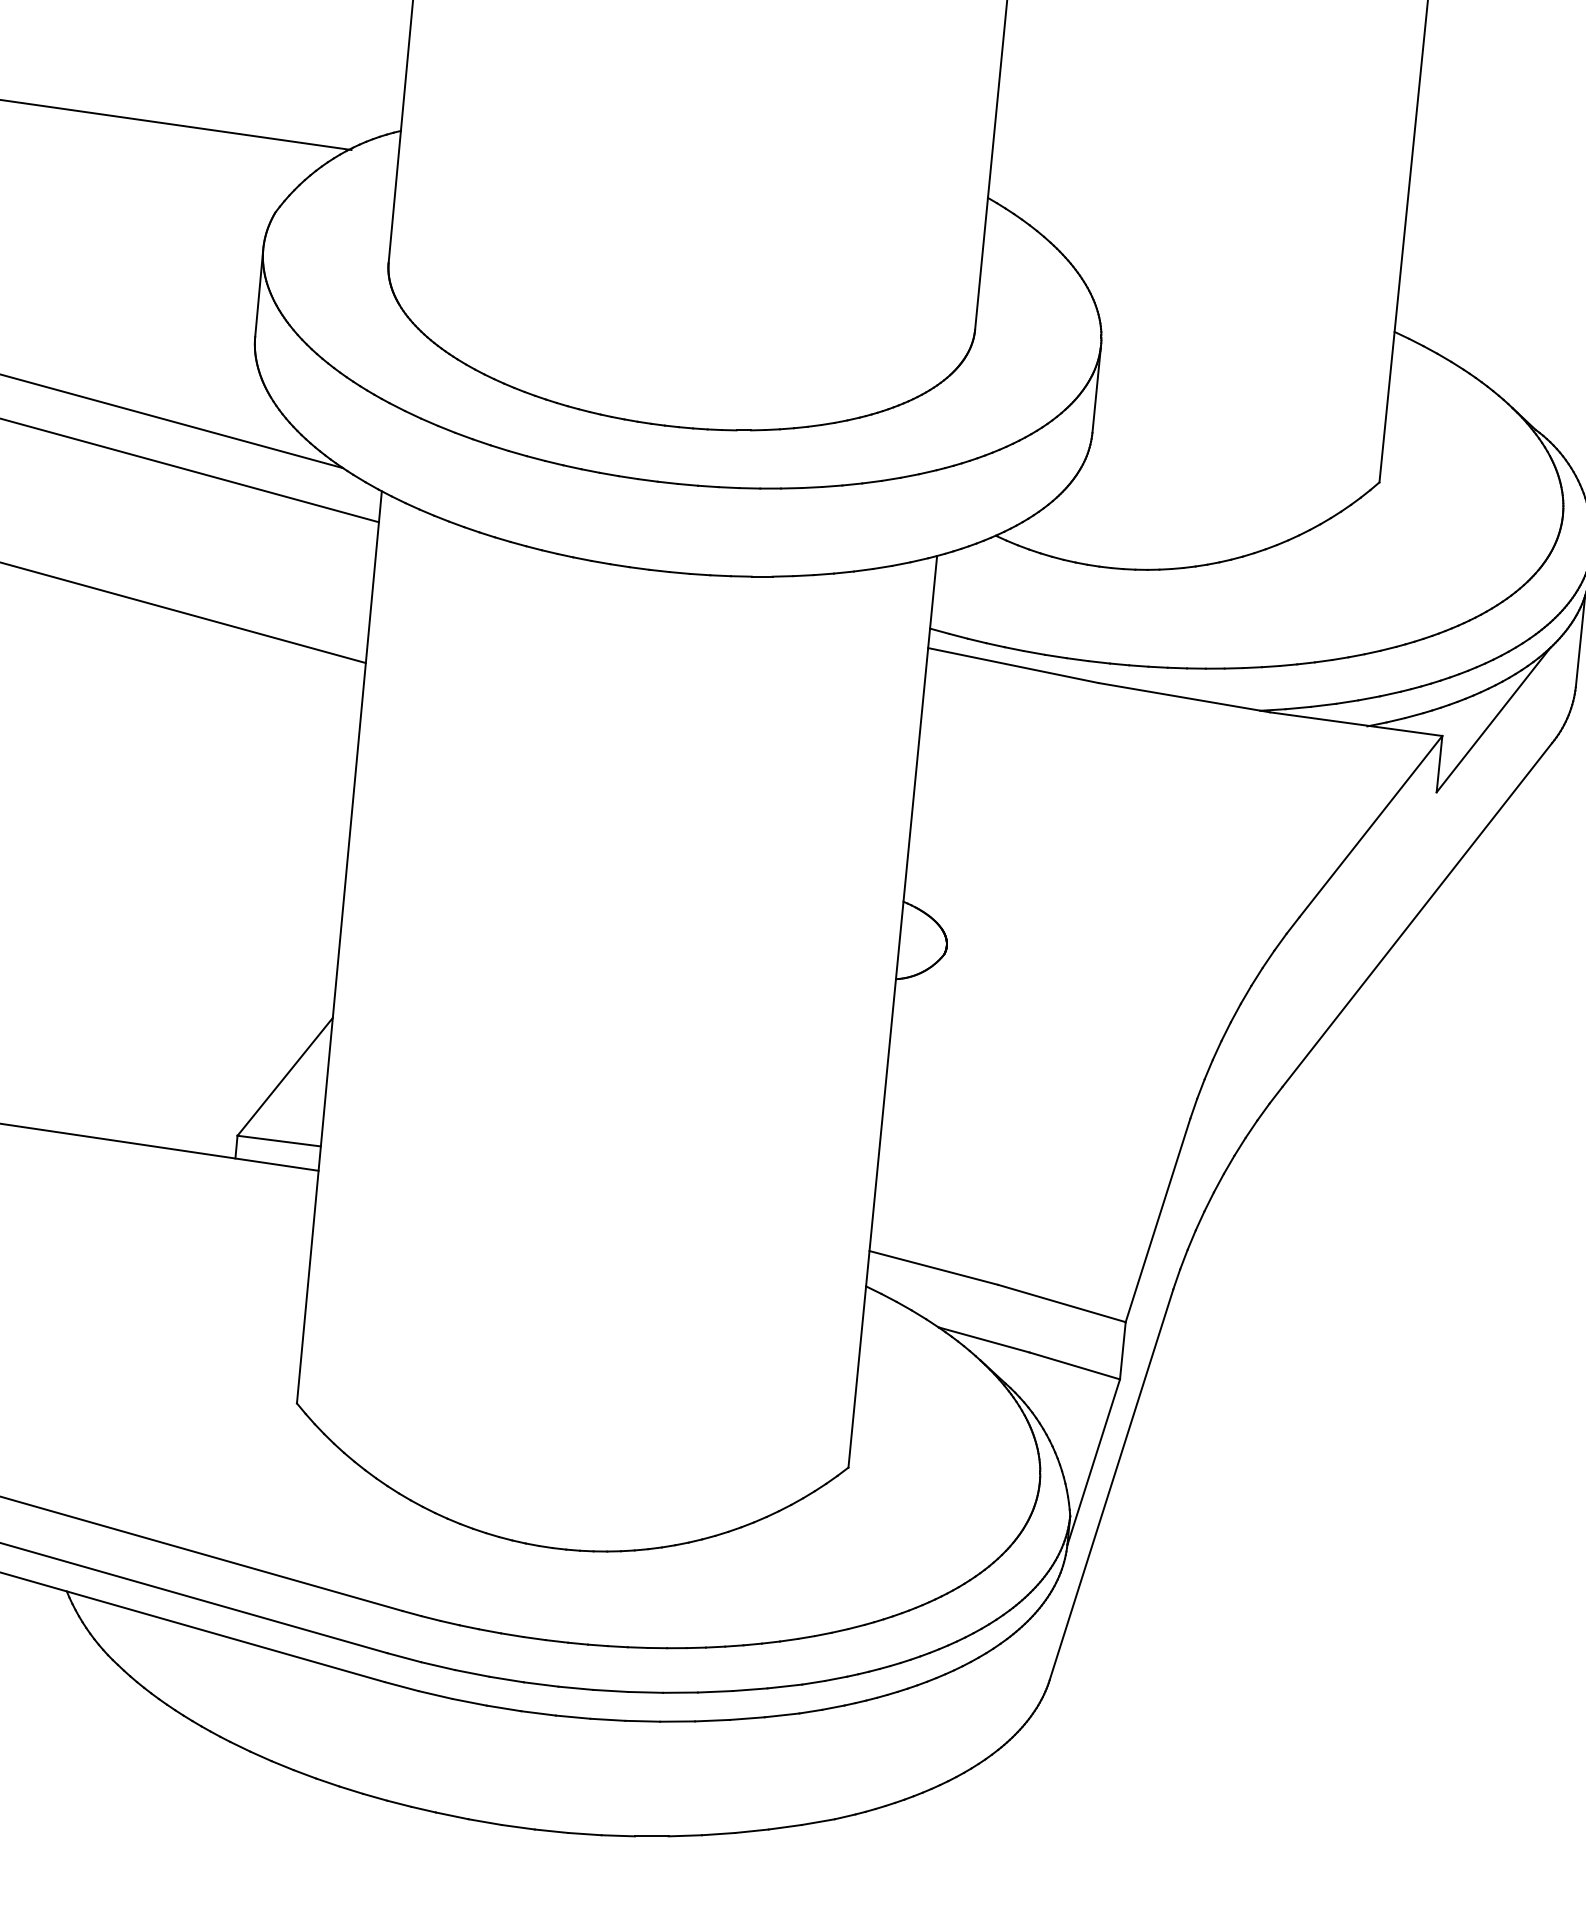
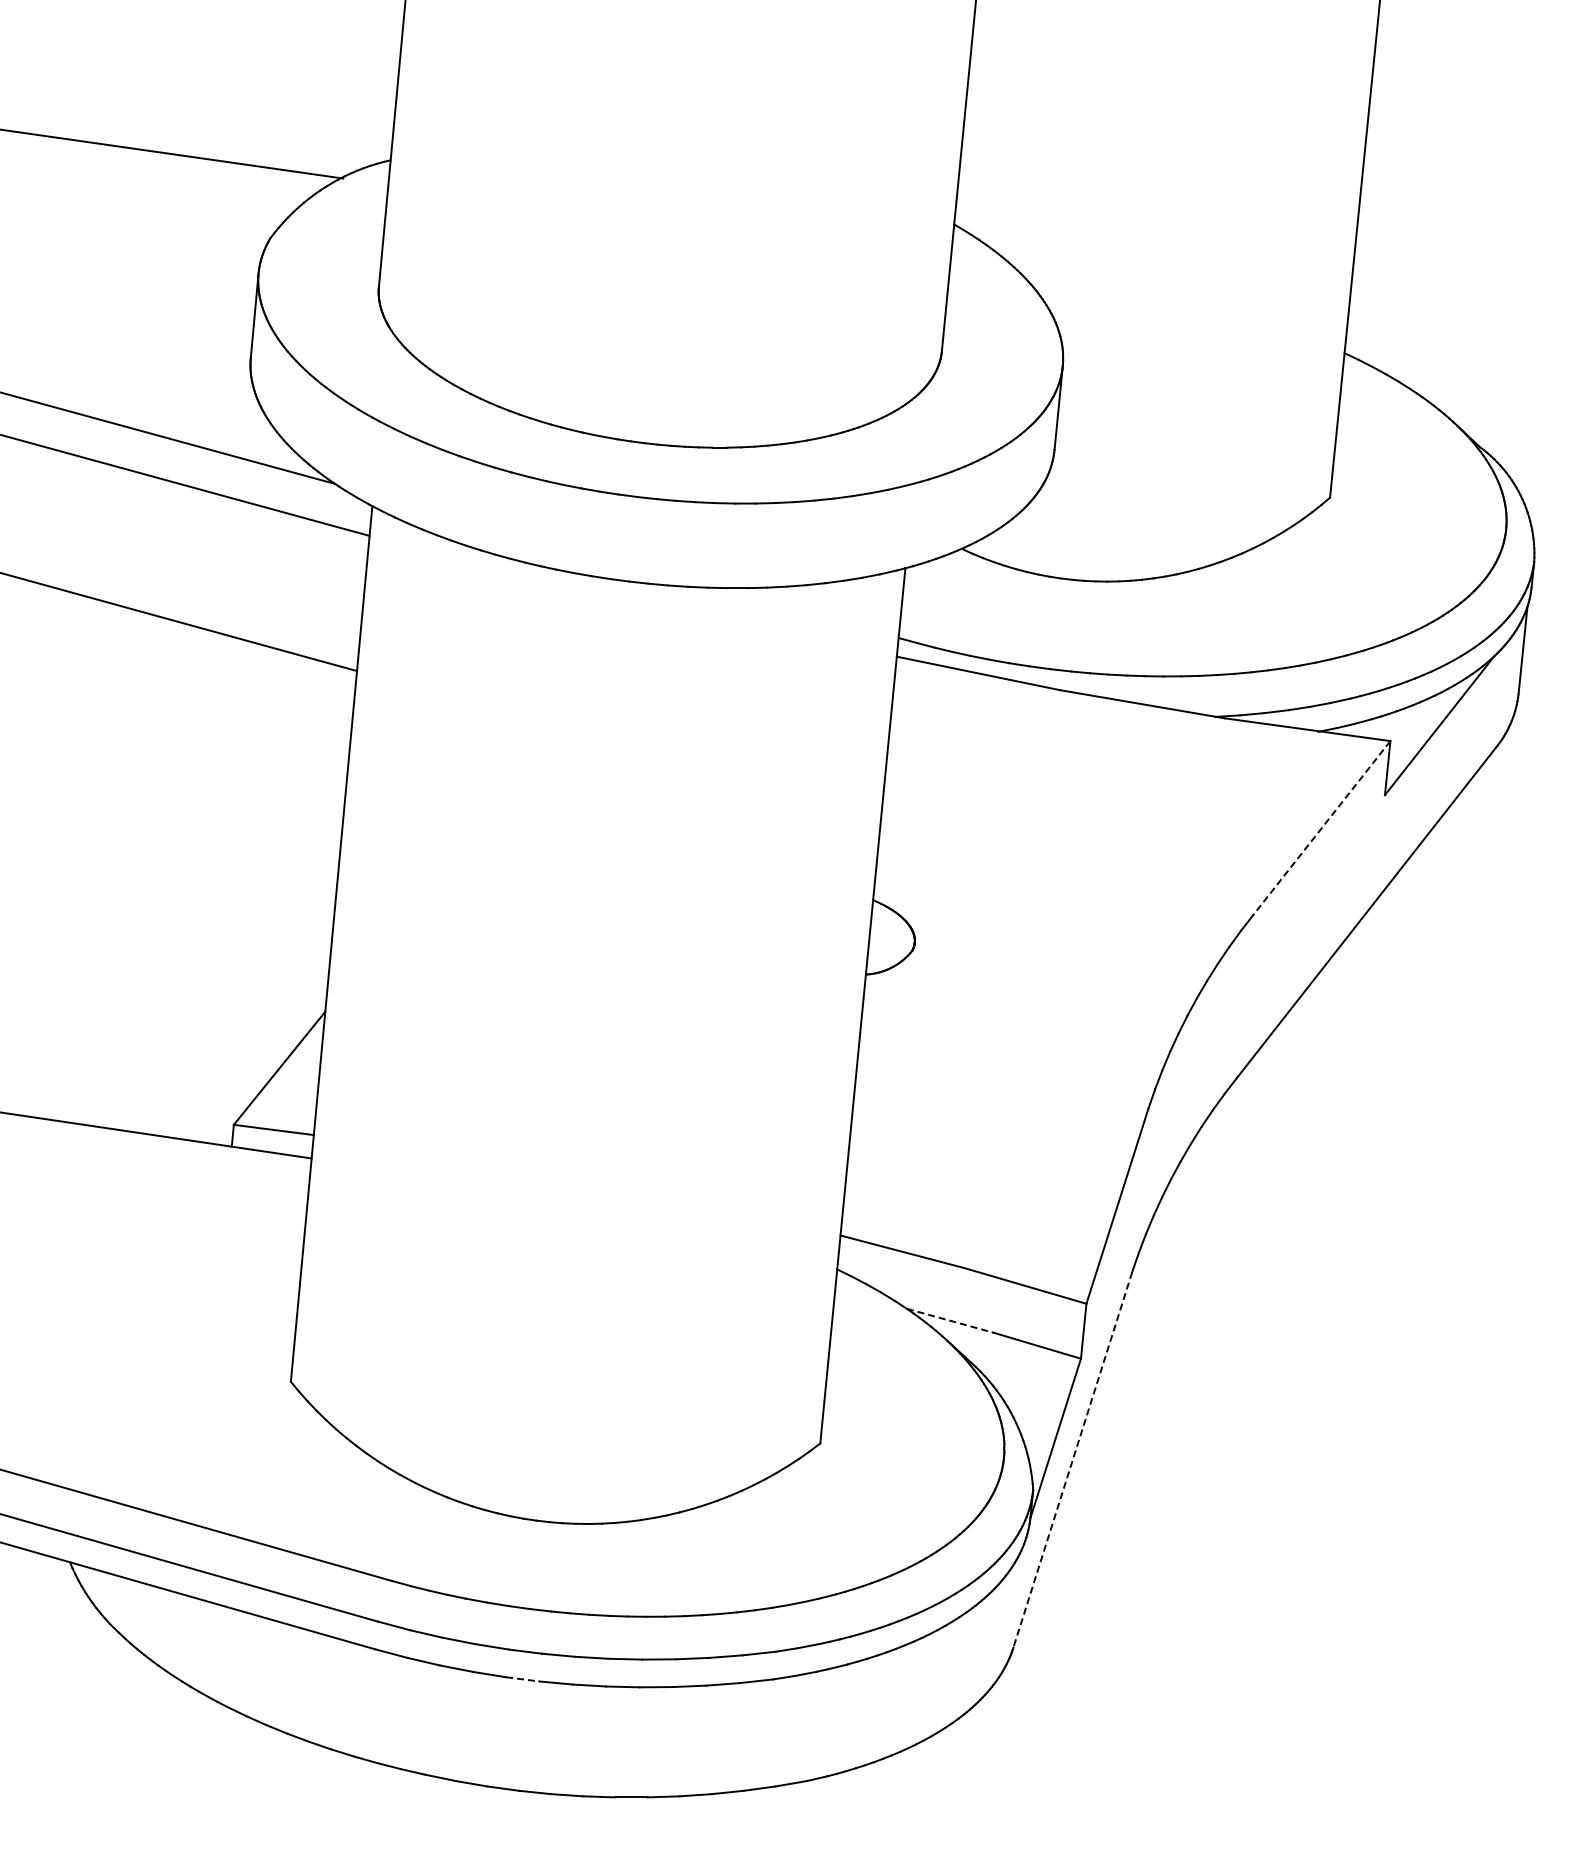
line: (1370, 827) -> (1321, 828), solid -> dashed
line: (985, 1339) -> (951, 1320), solid -> dashed
line: (1111, 1484) -> (1072, 1459), solid -> dashed
line: (538, 1713) -> (522, 1679), solid -> dashed

